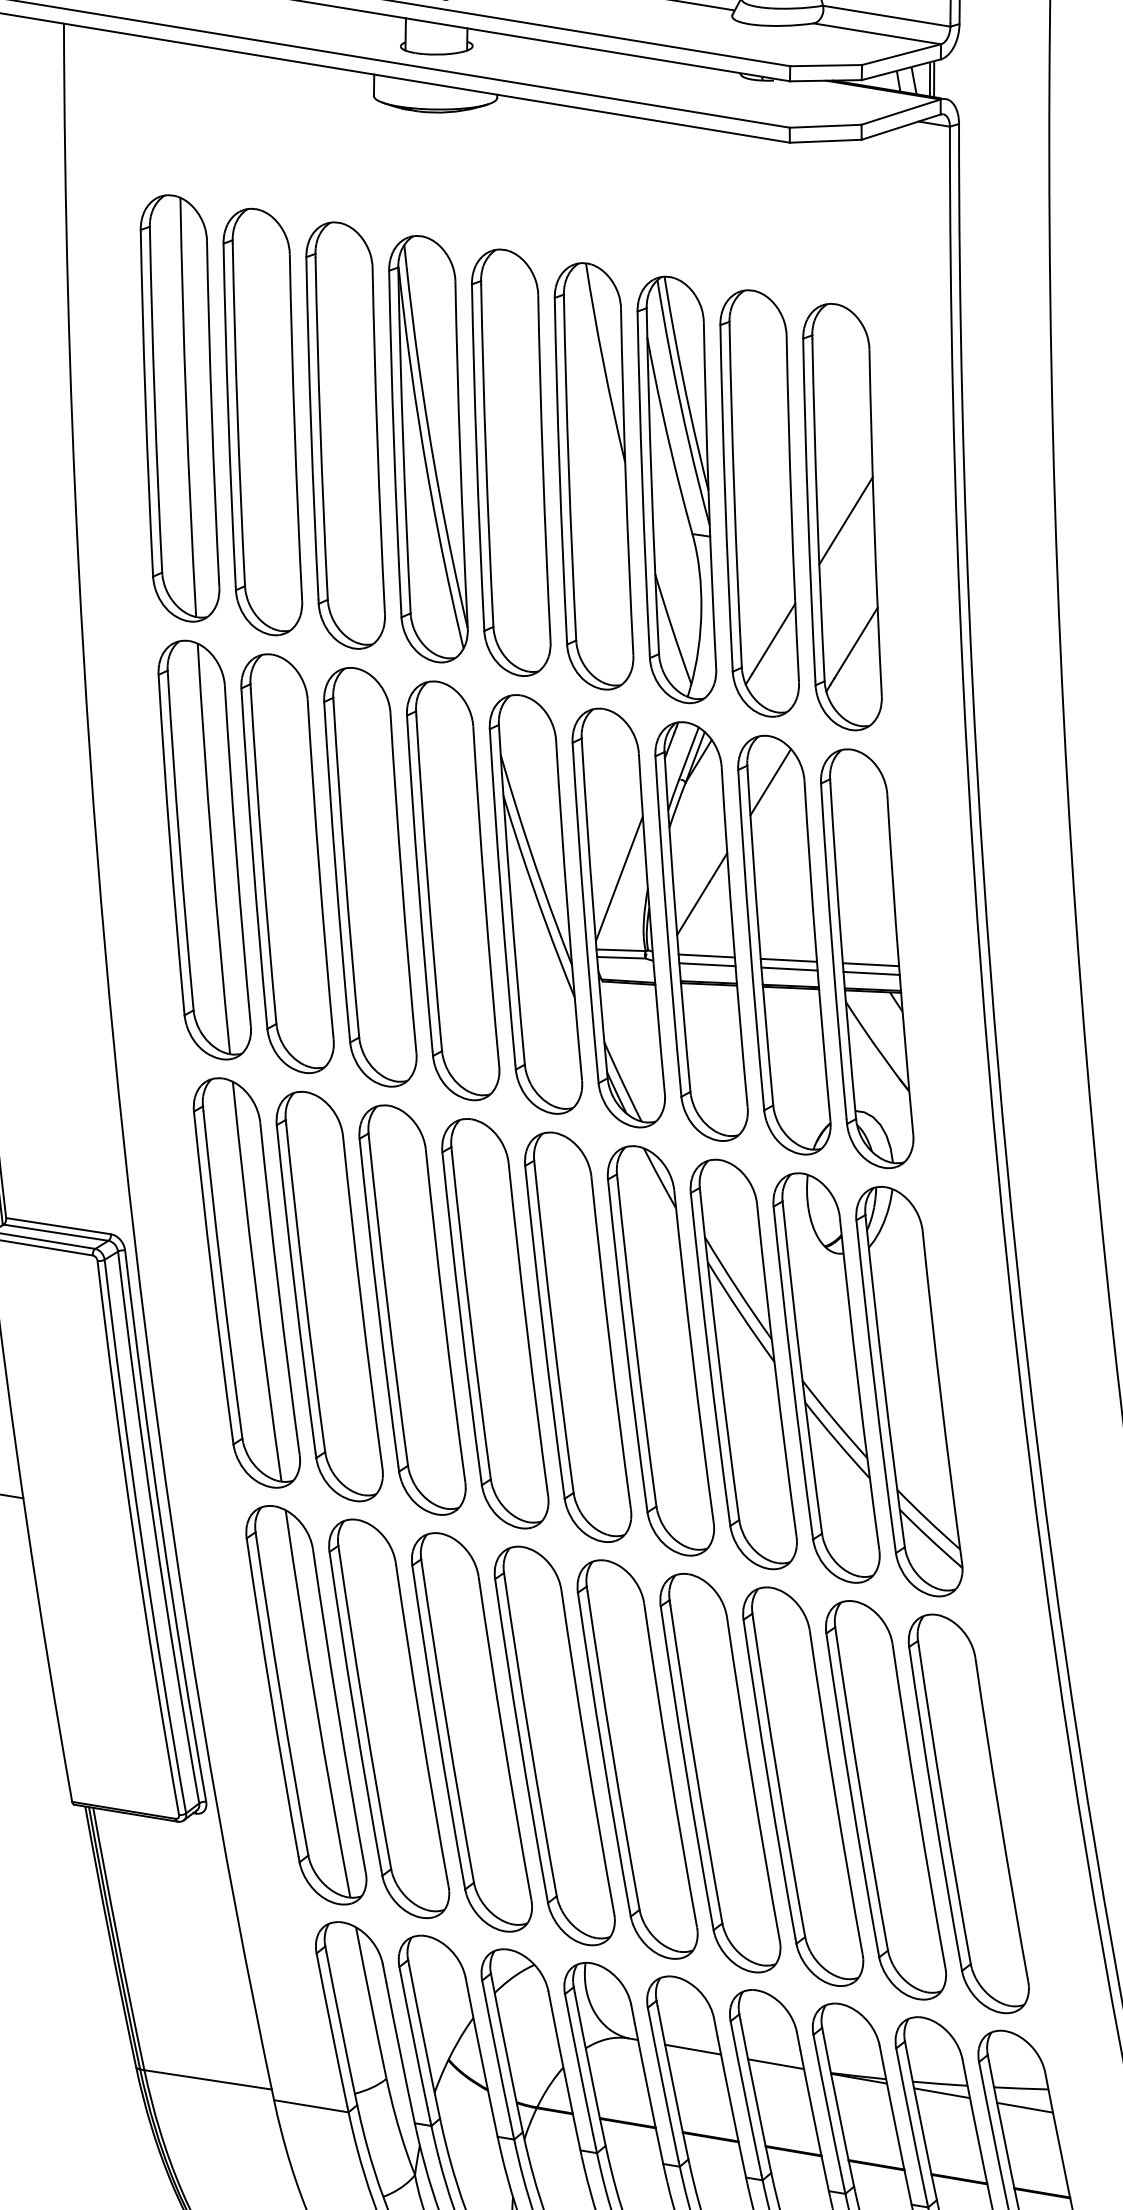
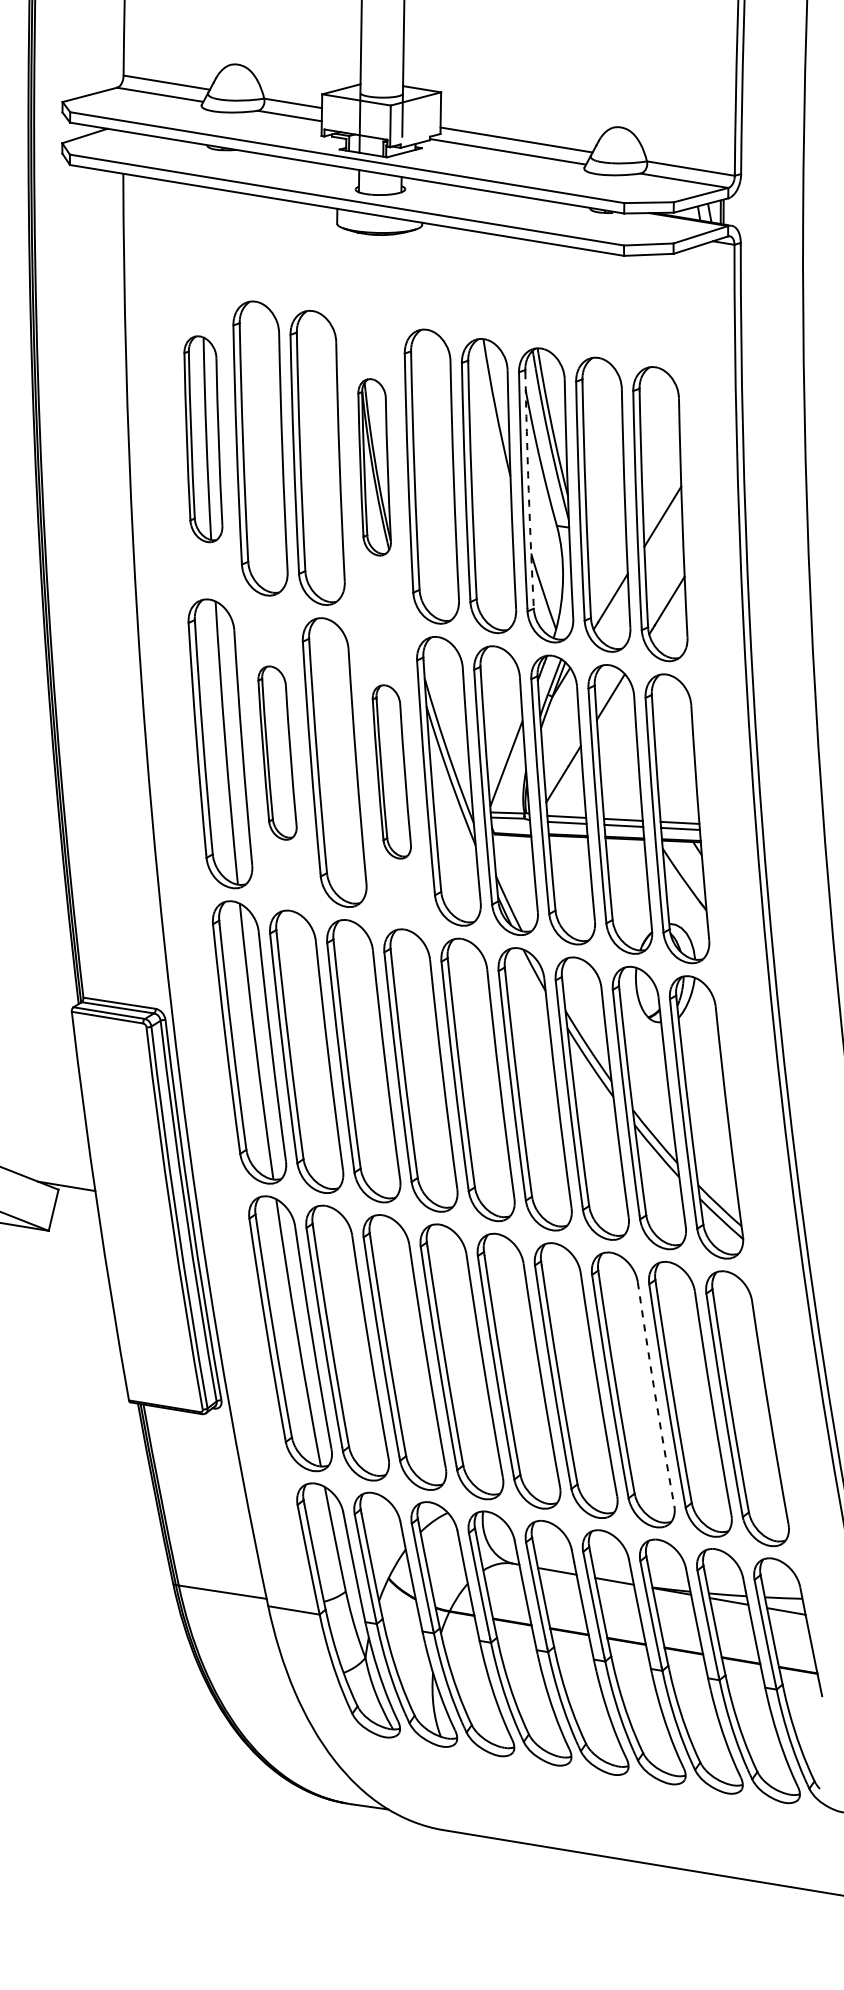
part: (180, 408) -> (203, 439), size x0.7
part: (428, 449) -> (374, 467), size x0.6
arc: (651, 482) -> (528, 490), solid -> dashed
part: (287, 862) -> (277, 752), size x0.6
part: (452, 890) -> (391, 771), size x0.6
arc: (835, 1793) -> (655, 1394), solid -> dashed

